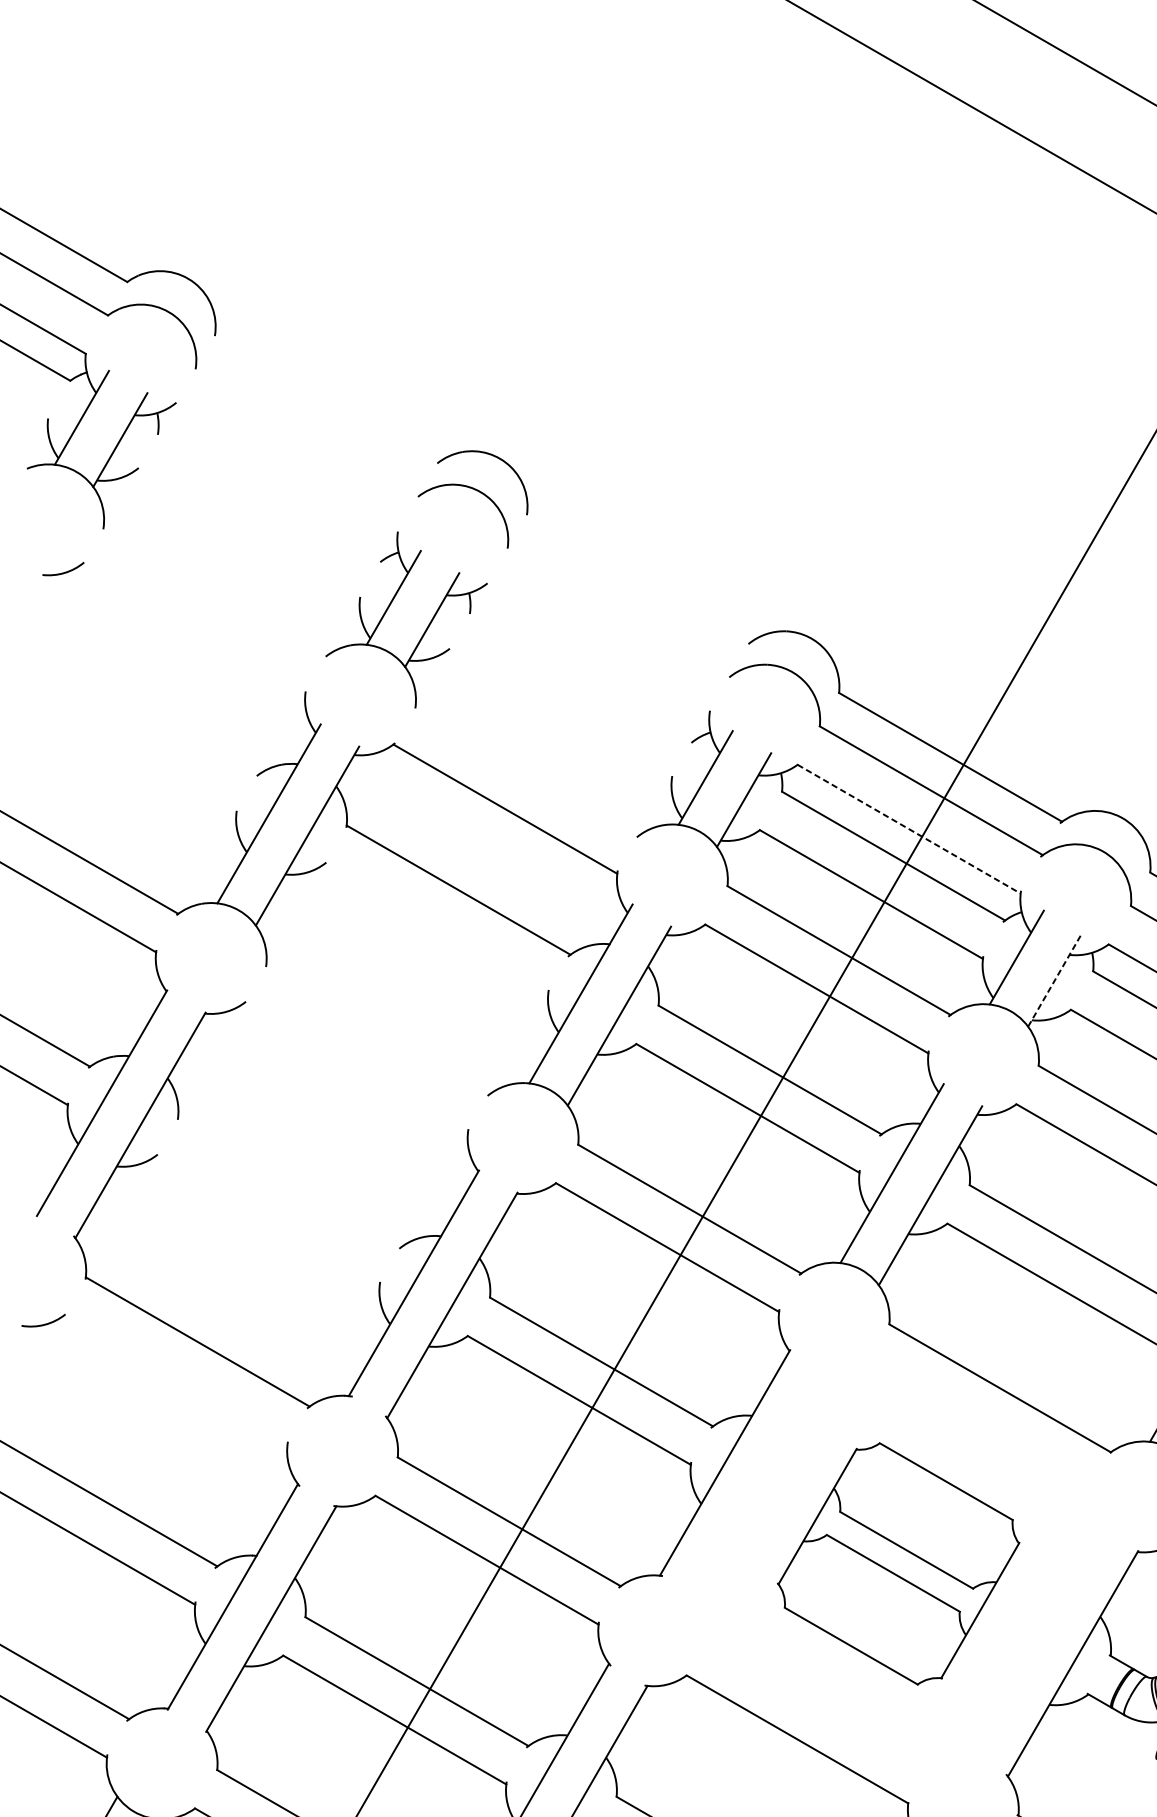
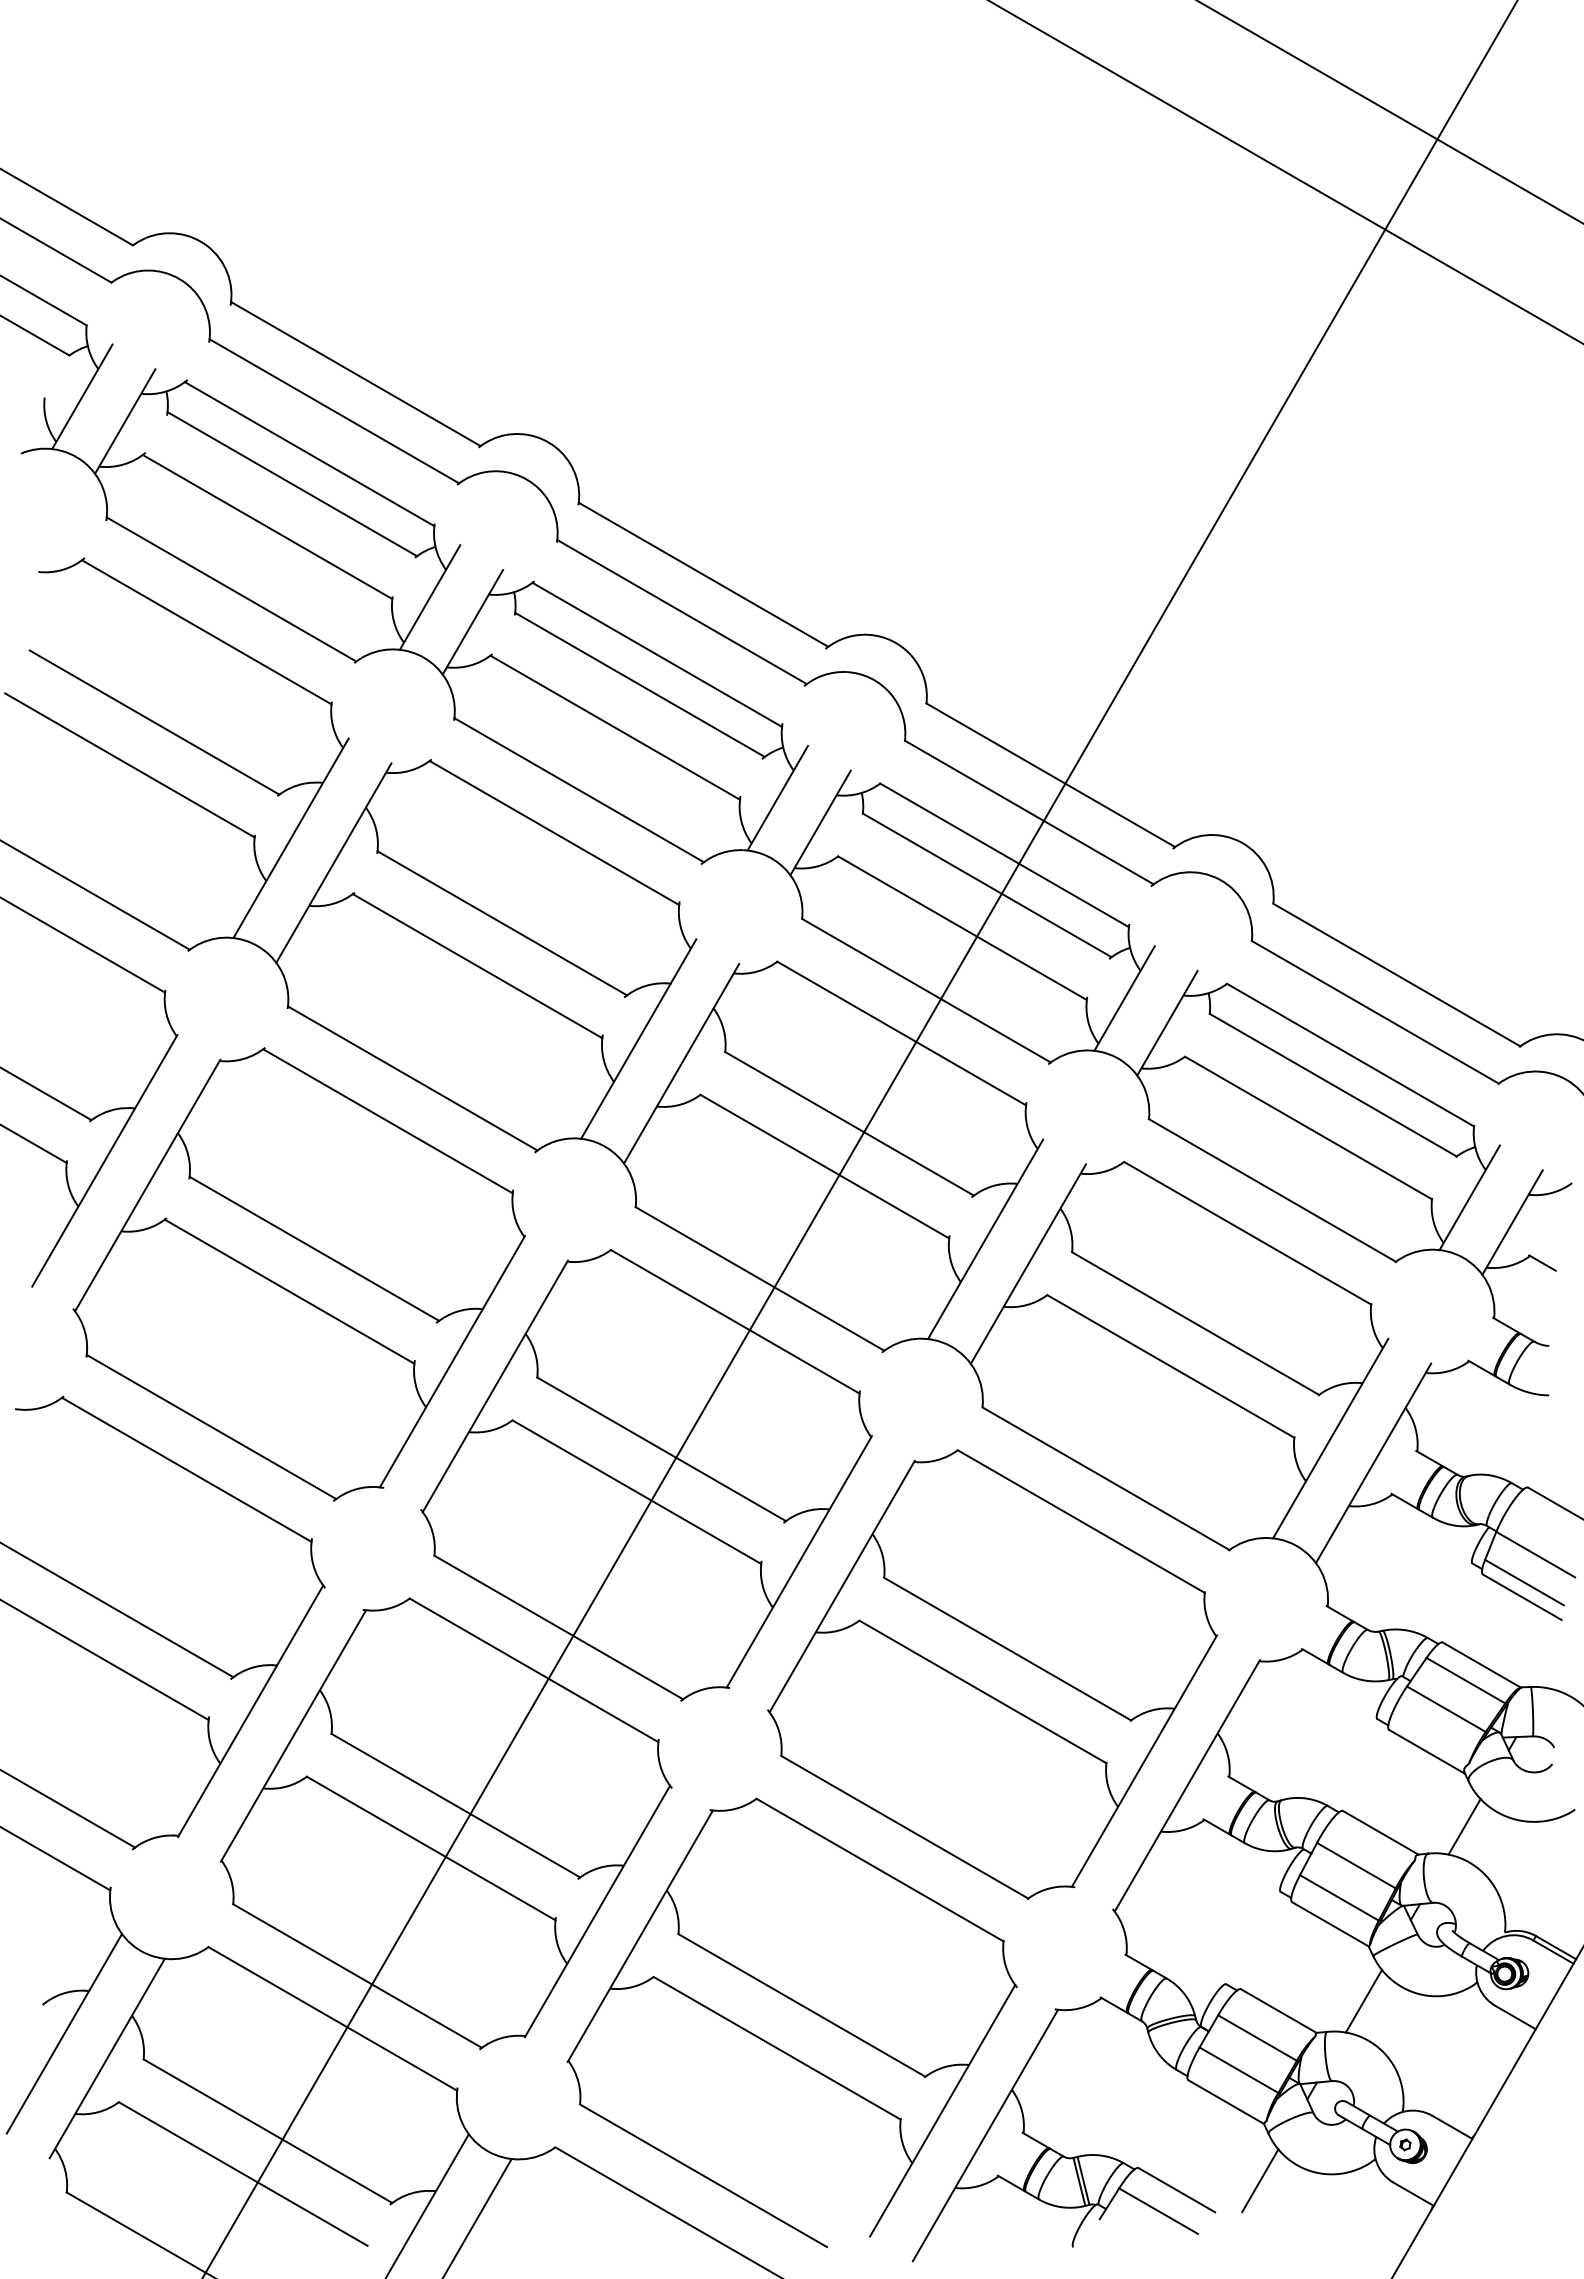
line: (326, 397) -> (355, 374), added
line: (308, 431) -> (334, 411), added
line: (285, 469) -> (309, 454), added
line: (270, 496) -> (292, 484), added
line: (247, 534) -> (267, 526), added
line: (639, 577) -> (703, 574), added
line: (215, 590) -> (231, 589), added
line: (619, 611) -> (681, 612), added
line: (193, 629) -> (206, 632), added
line: (597, 649) -> (657, 654), added
line: (581, 675) -> (639, 684), added
line: (146, 710) -> (154, 722), added
line: (560, 714) -> (615, 727), added
line: (124, 748) -> (129, 765), added
line: (526, 771) -> (578, 790), added
line: (909, 829) -> (1004, 855), dashed -> solid
line: (436, 928) -> (477, 966), added
line: (1055, 979) -> (1167, 1022), dashed -> solid
line: (378, 1029) -> (412, 1078), added
line: (355, 1067) -> (387, 1121), added
line: (290, 1181) -> (314, 1248), added
line: (267, 1220) -> (289, 1291), added
line: (175, 1380) -> (186, 1469), added
part: (898, 1563) -> (992, 1674), size x1.67

